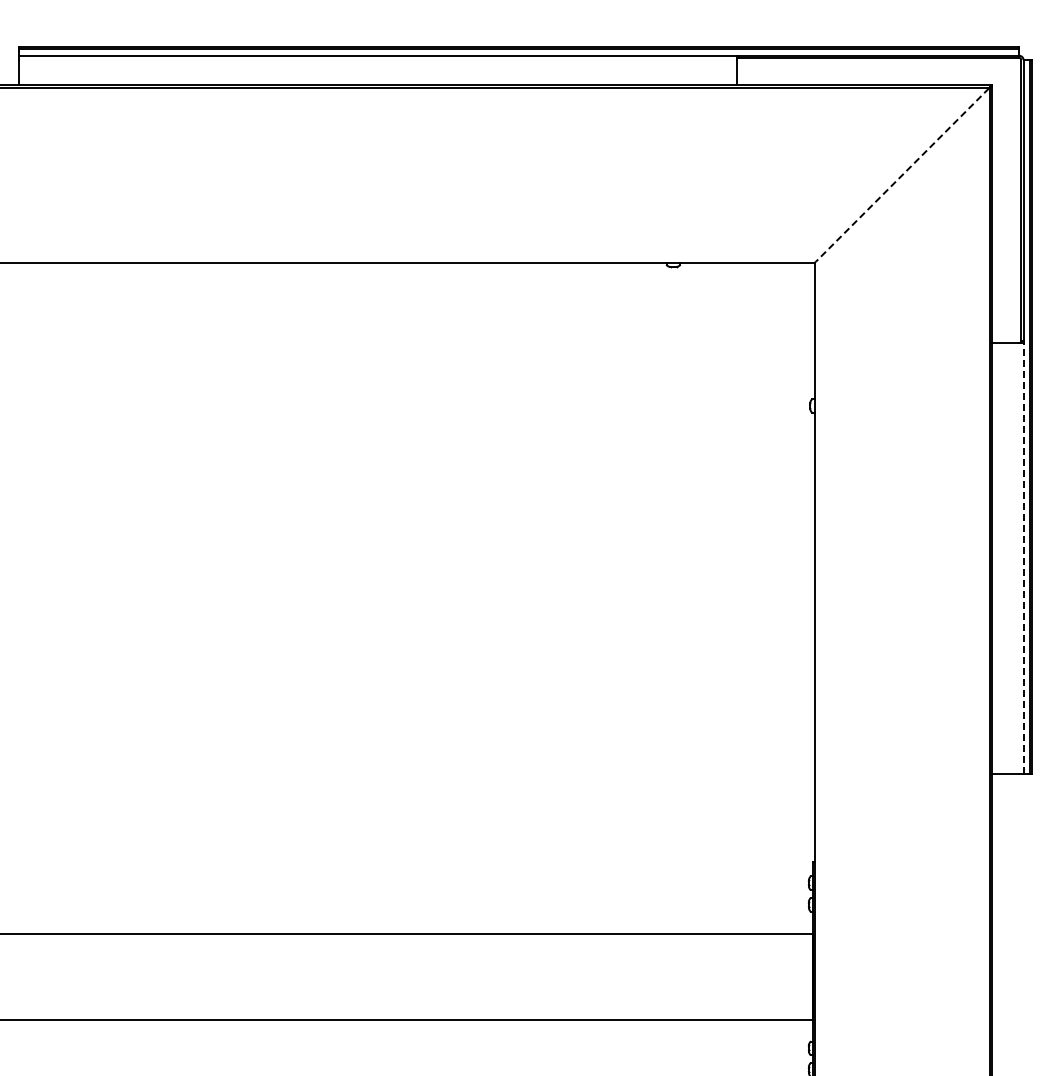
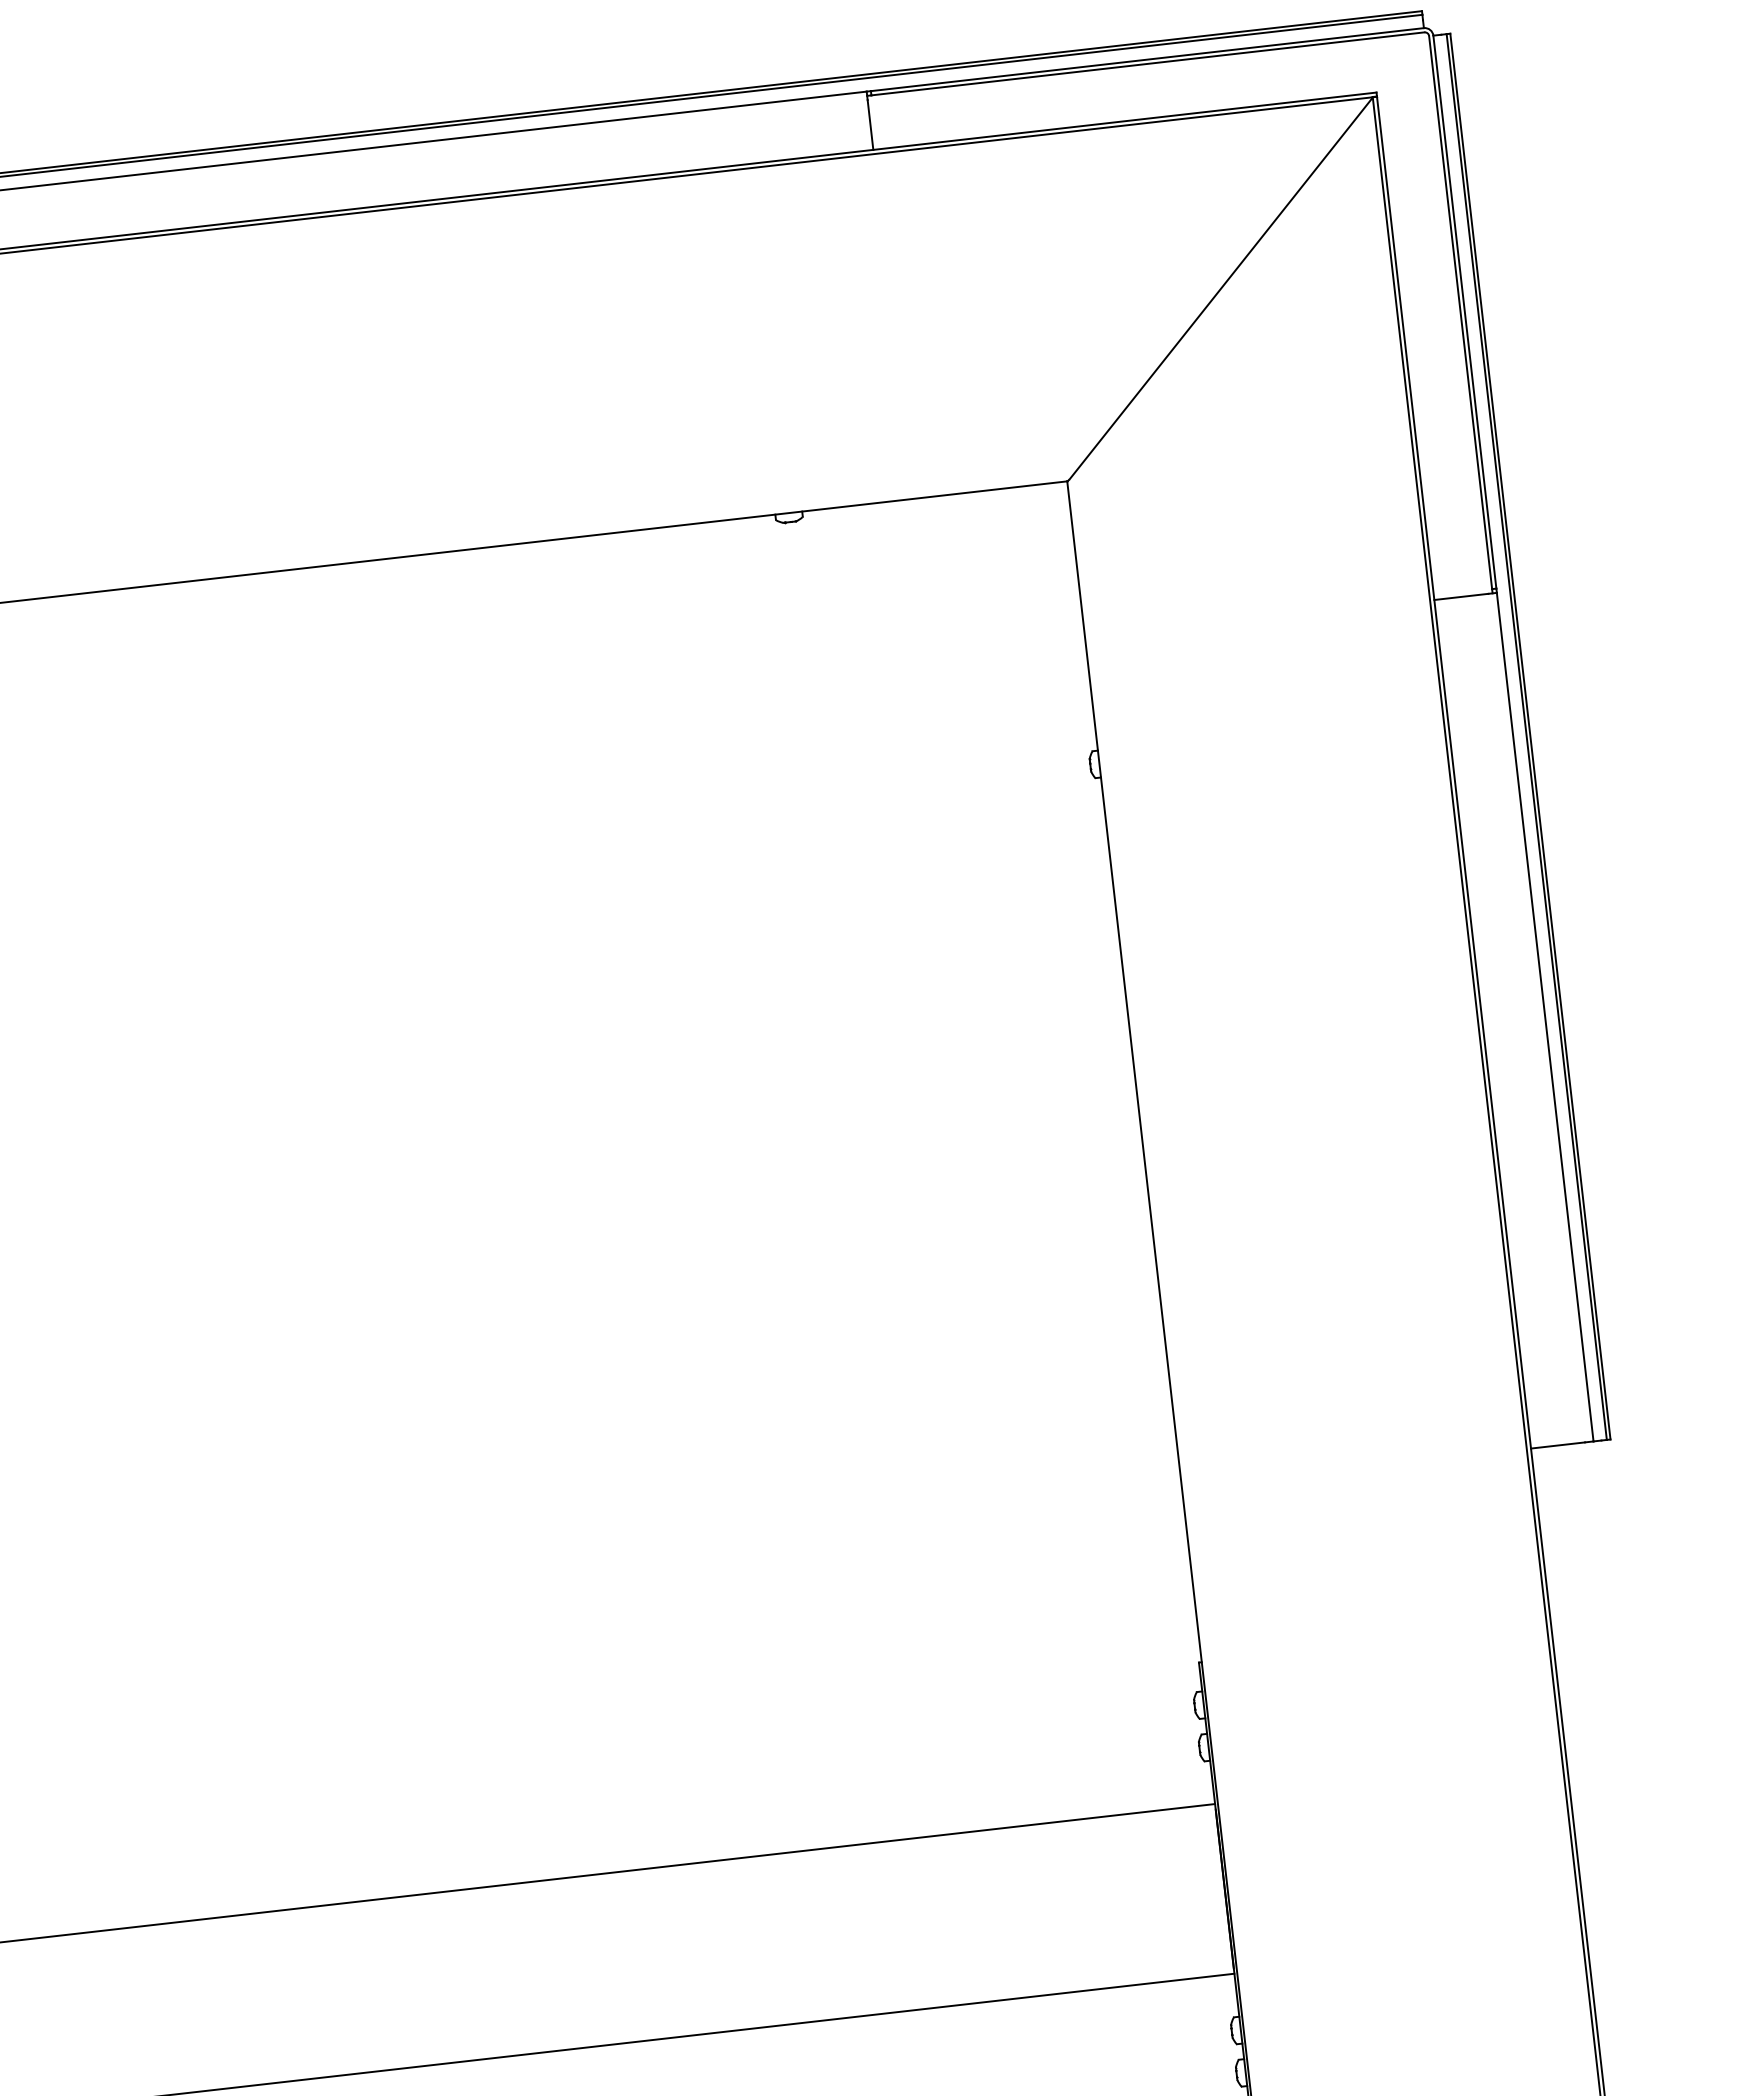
line: (902, 174) -> (1220, 288), dashed -> solid
line: (1023, 557) -> (1544, 1015), dashed -> solid

